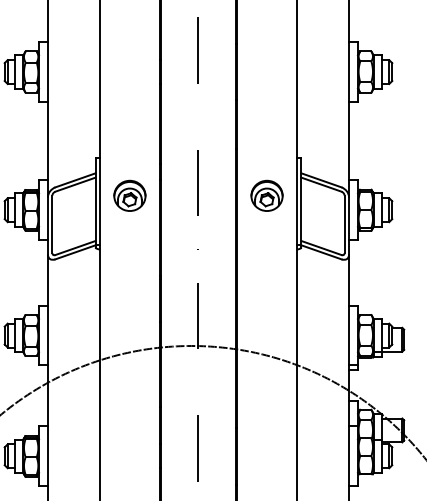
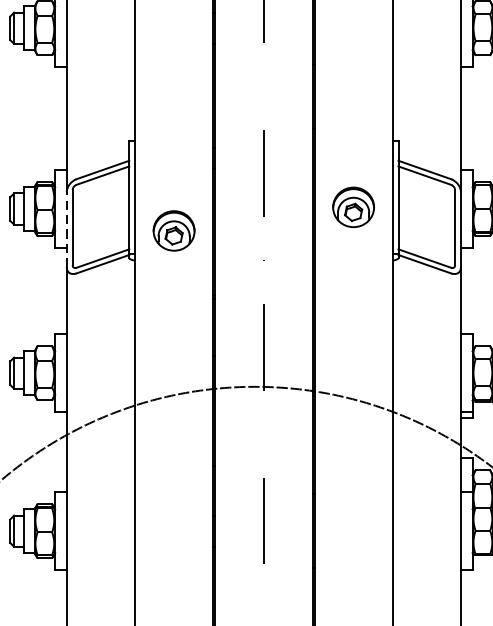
part: (129, 195) -> (173, 230), moved
part: (266, 195) -> (352, 206), moved
line: (47, 225) -> (66, 229), solid -> dashed

